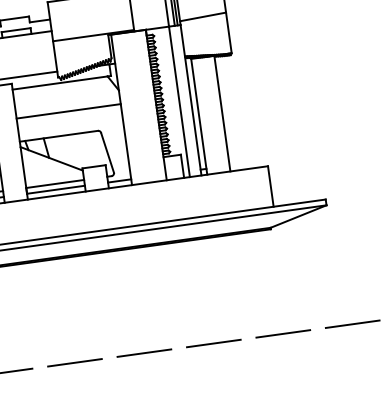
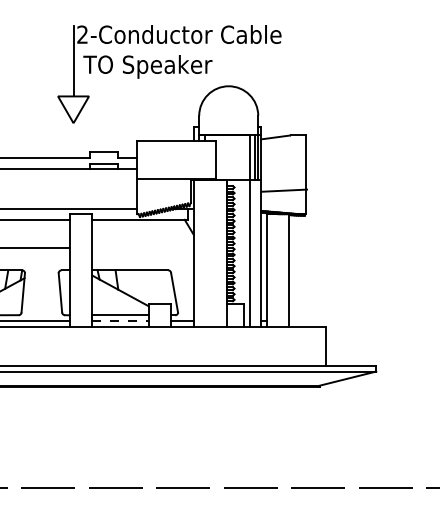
line: (202, 16) -> (284, 190), moved
line: (68, 111) -> (142, 247), removed
line: (56, 189) -> (121, 320), solid -> dashed

